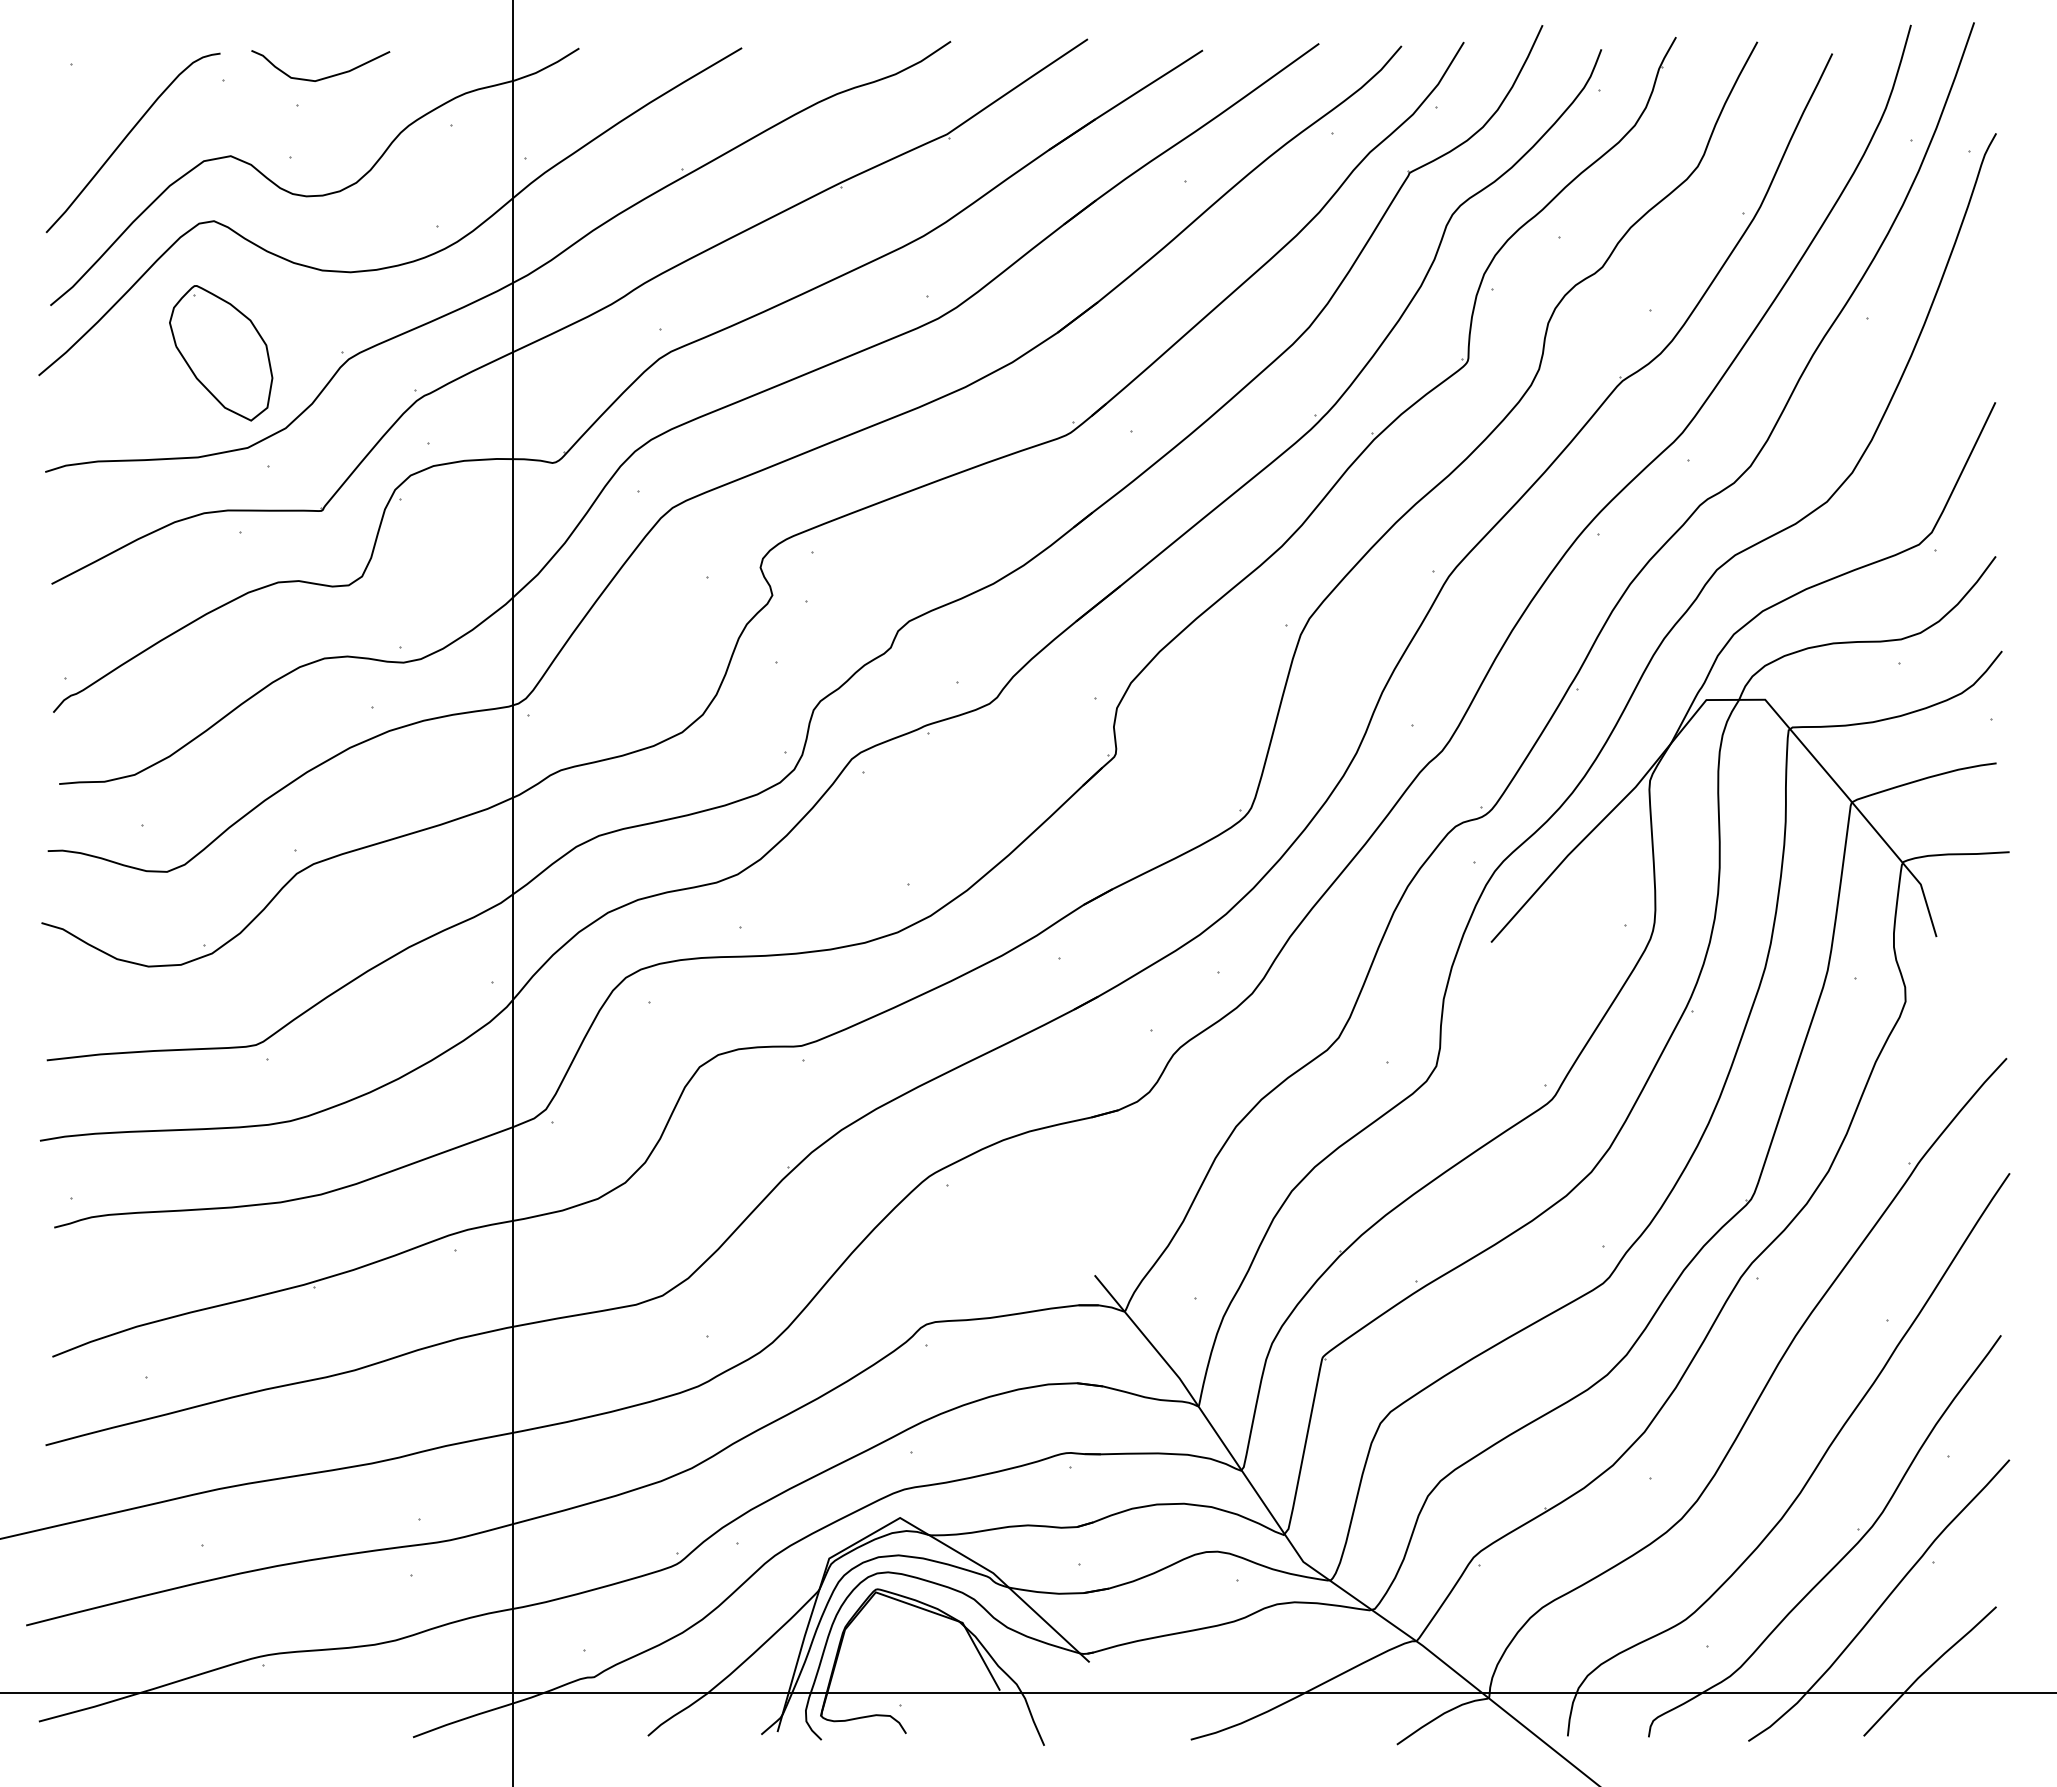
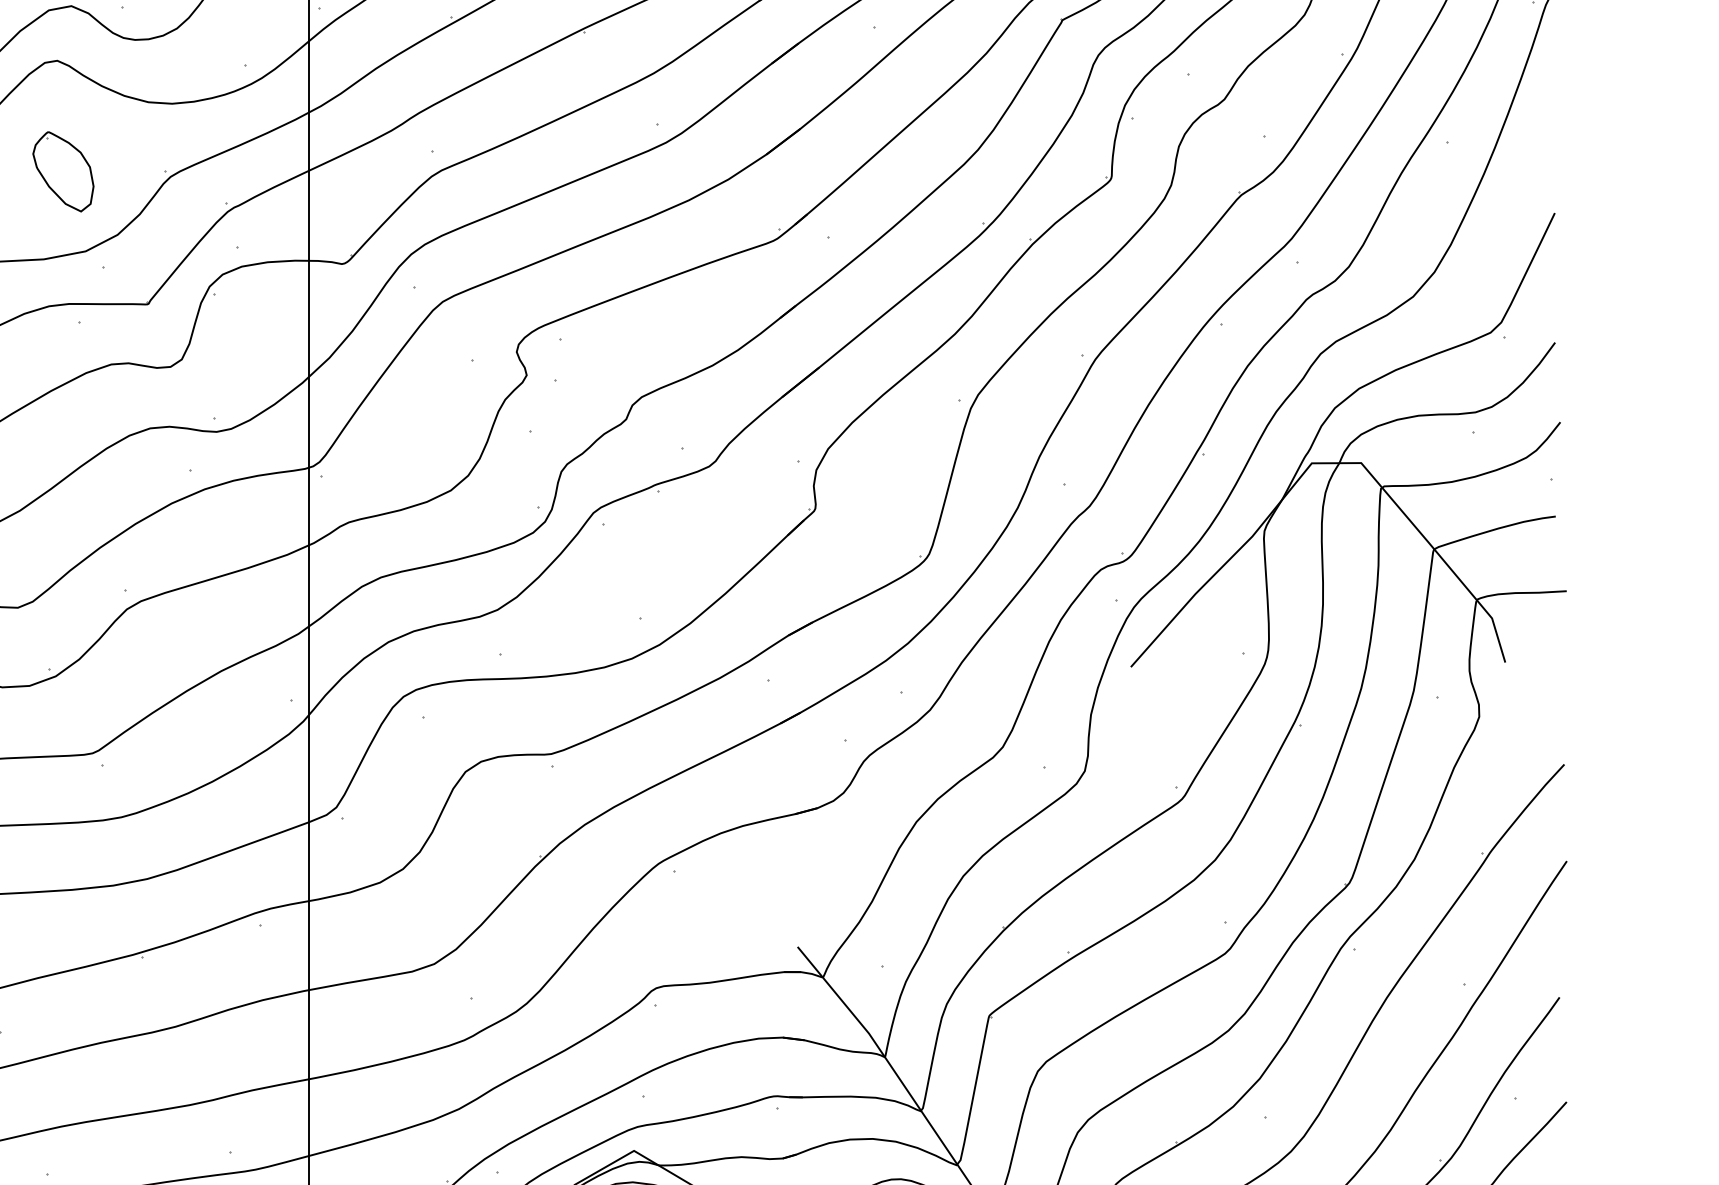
part: (221, 353) -> (63, 172), size x0.7

